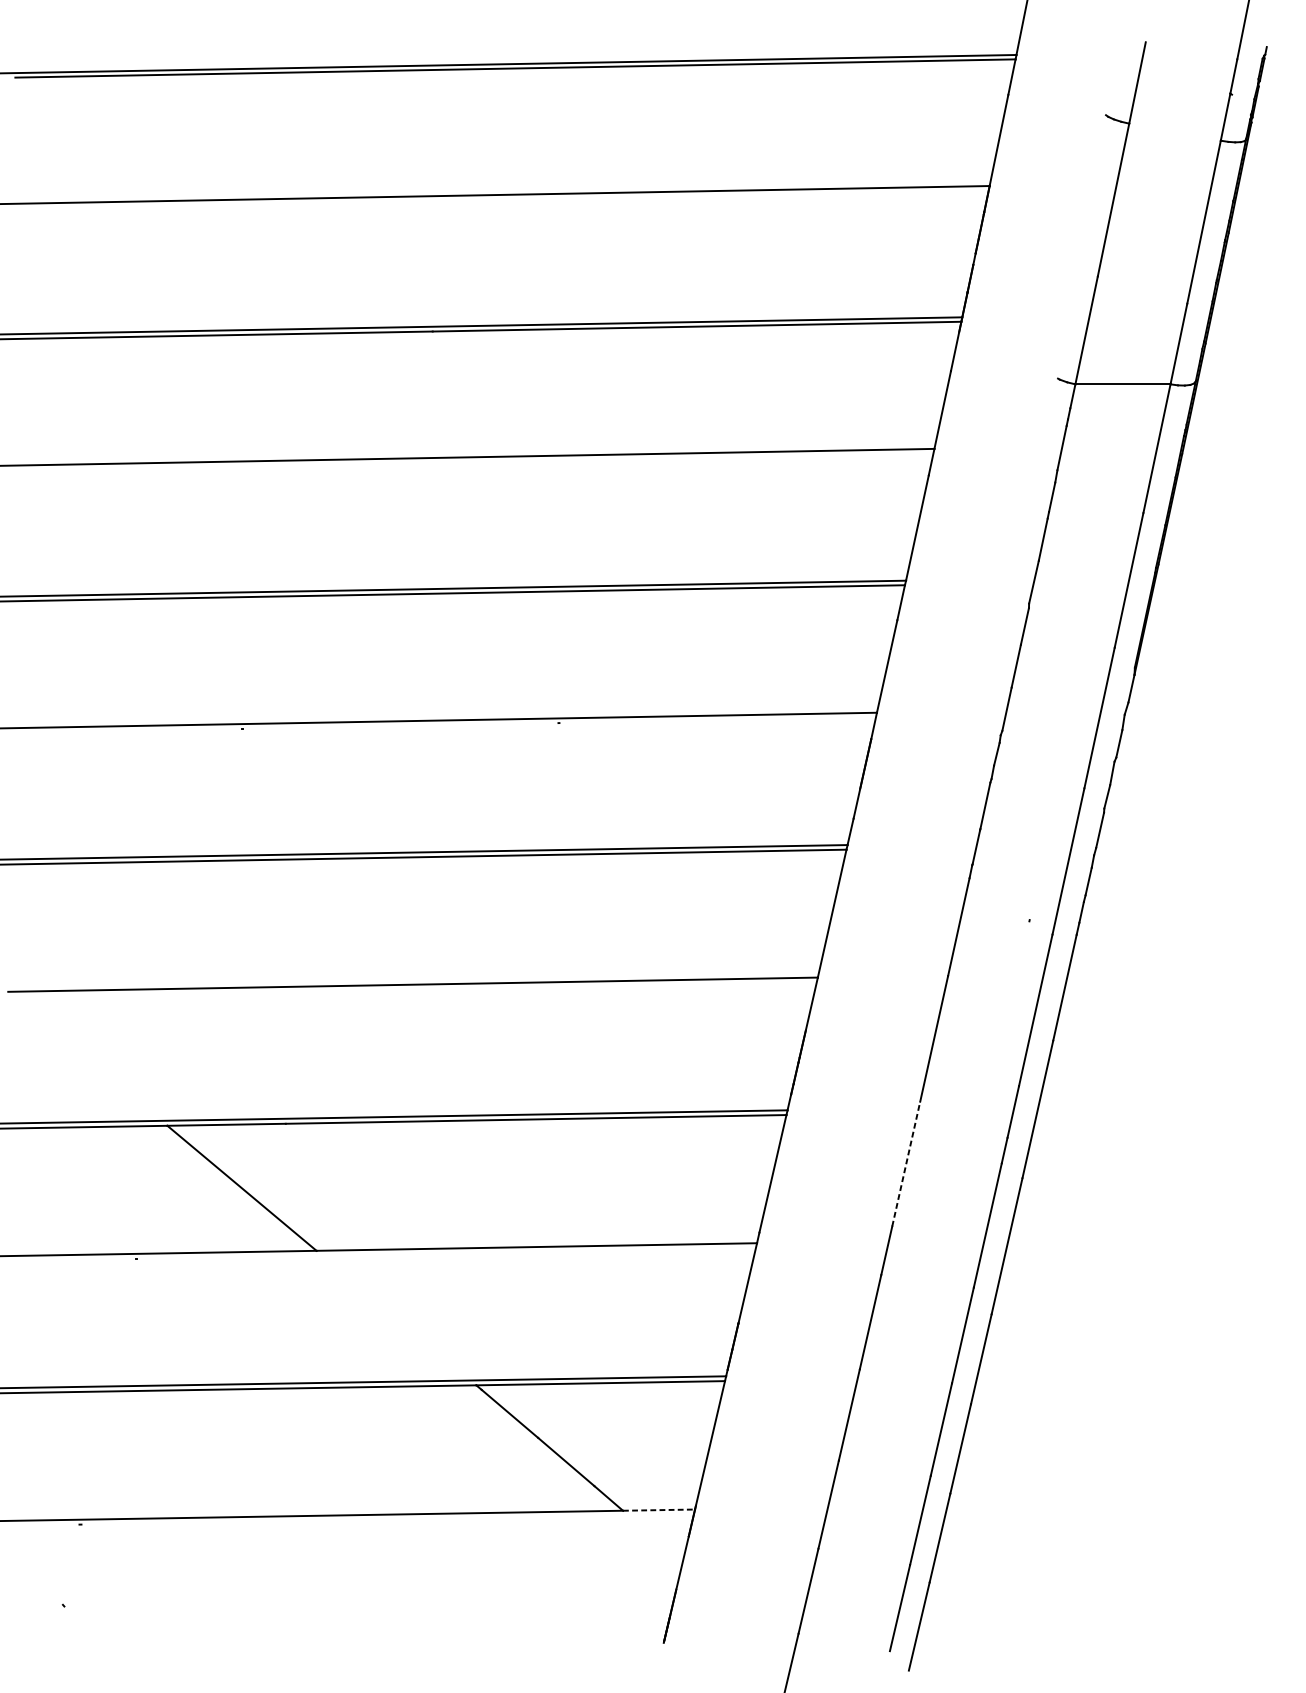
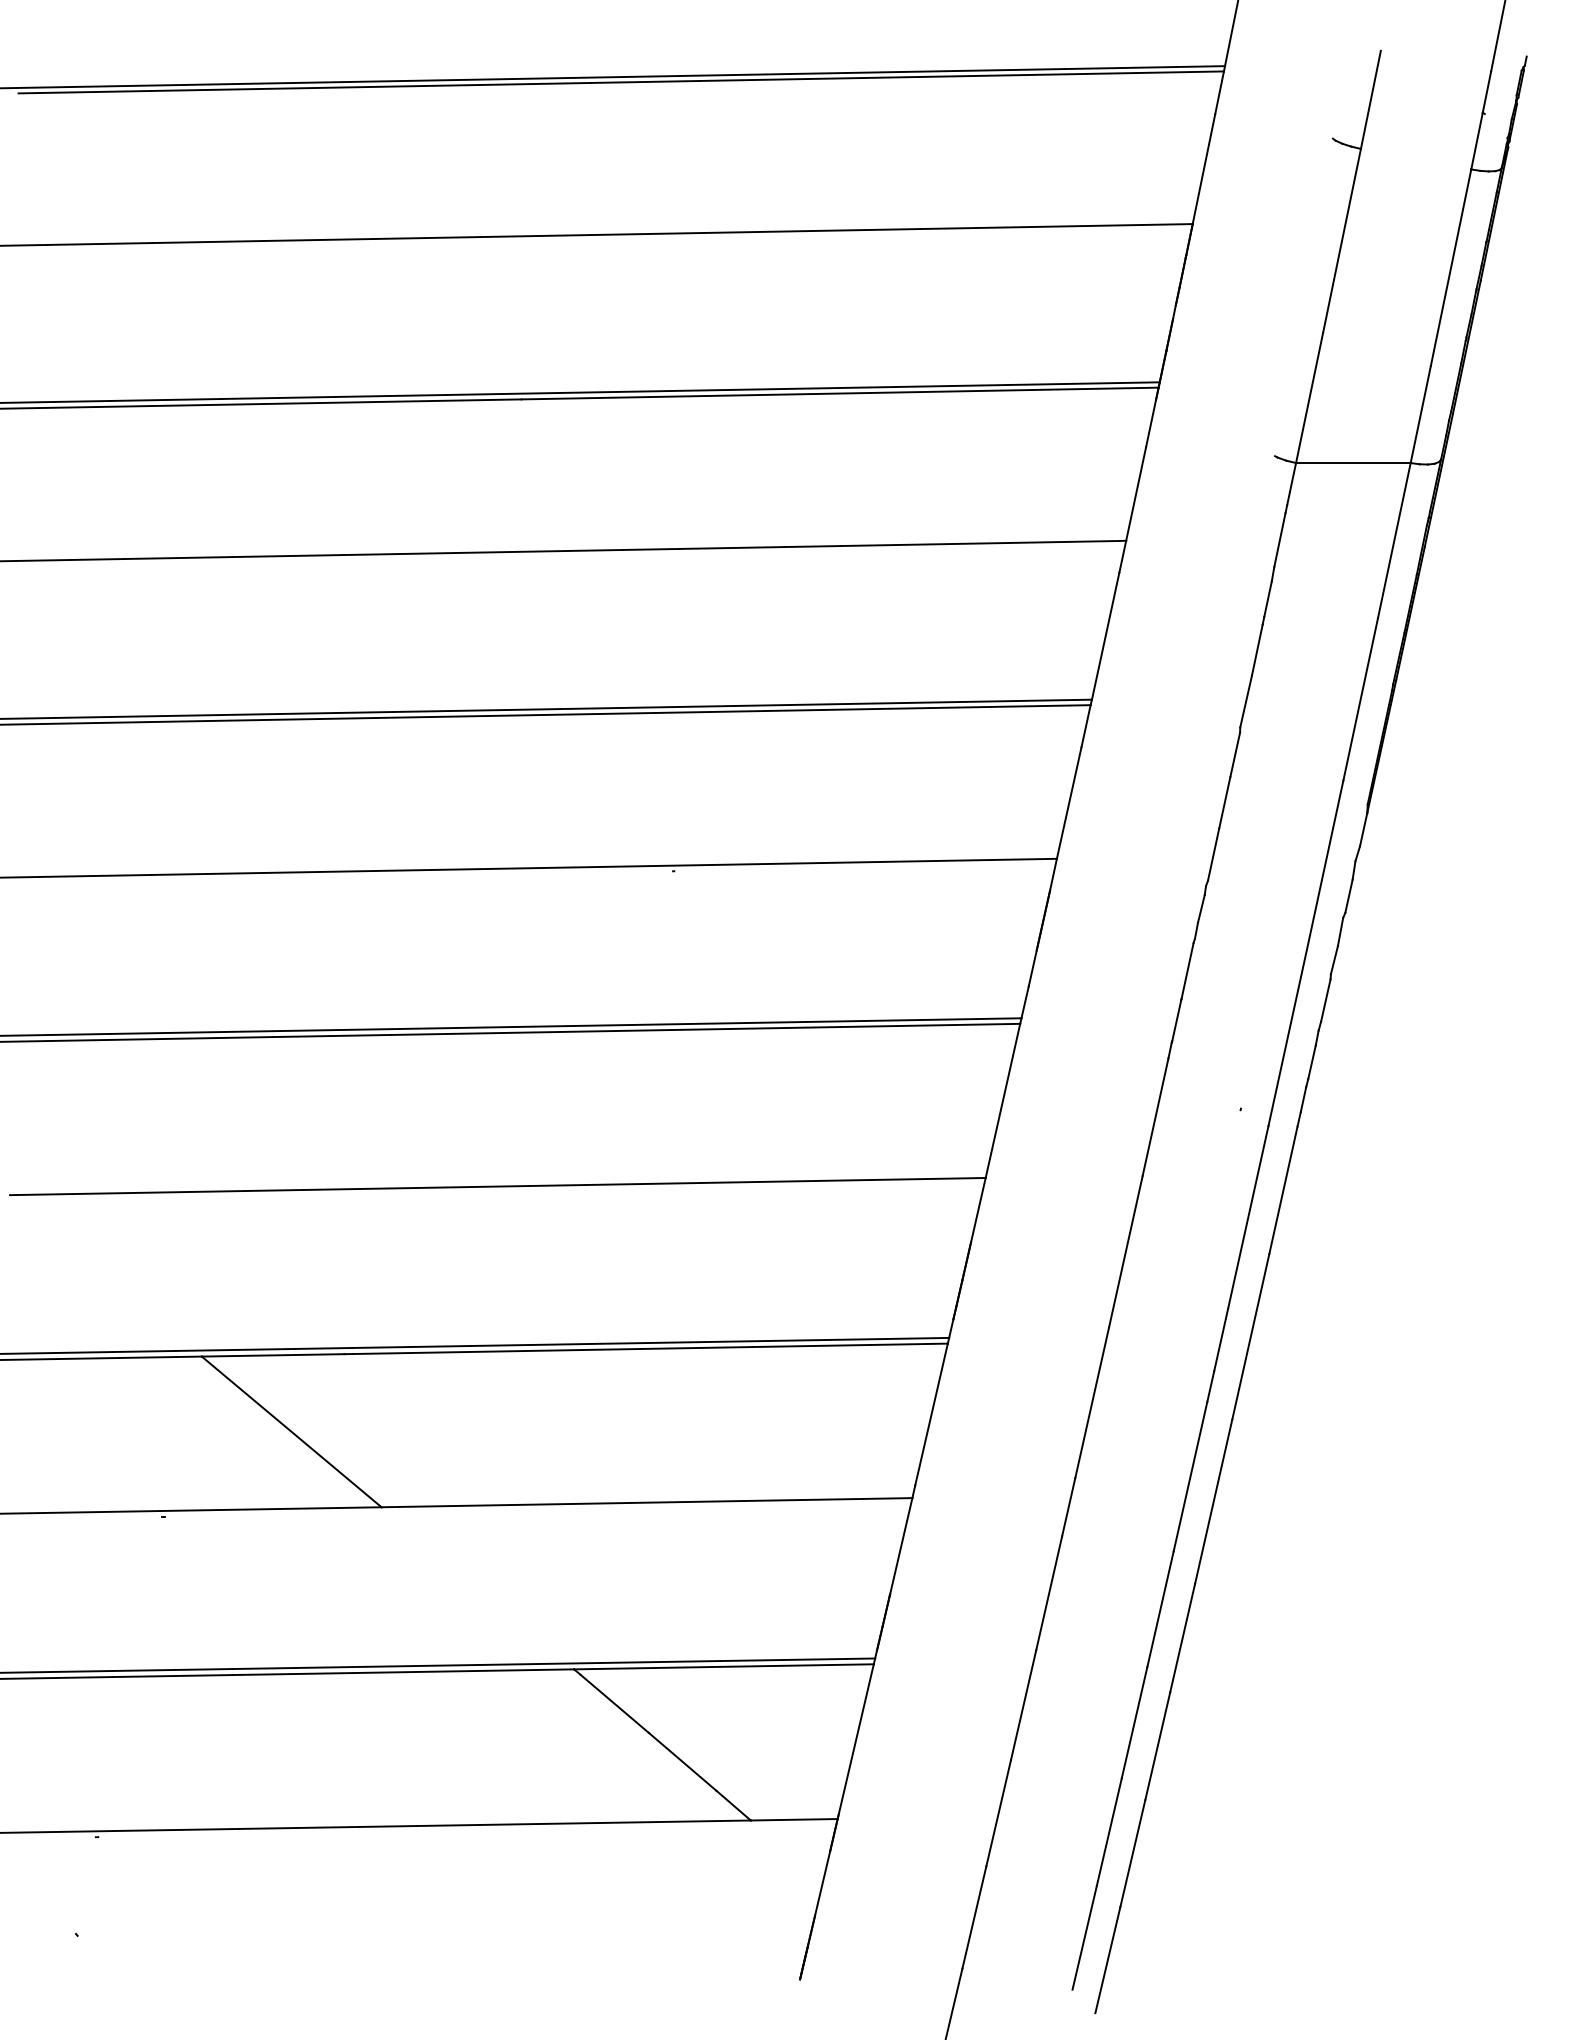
line: (906, 1163) -> (1092, 1402), dashed -> solid
line: (659, 1509) -> (794, 1819), dashed -> solid

